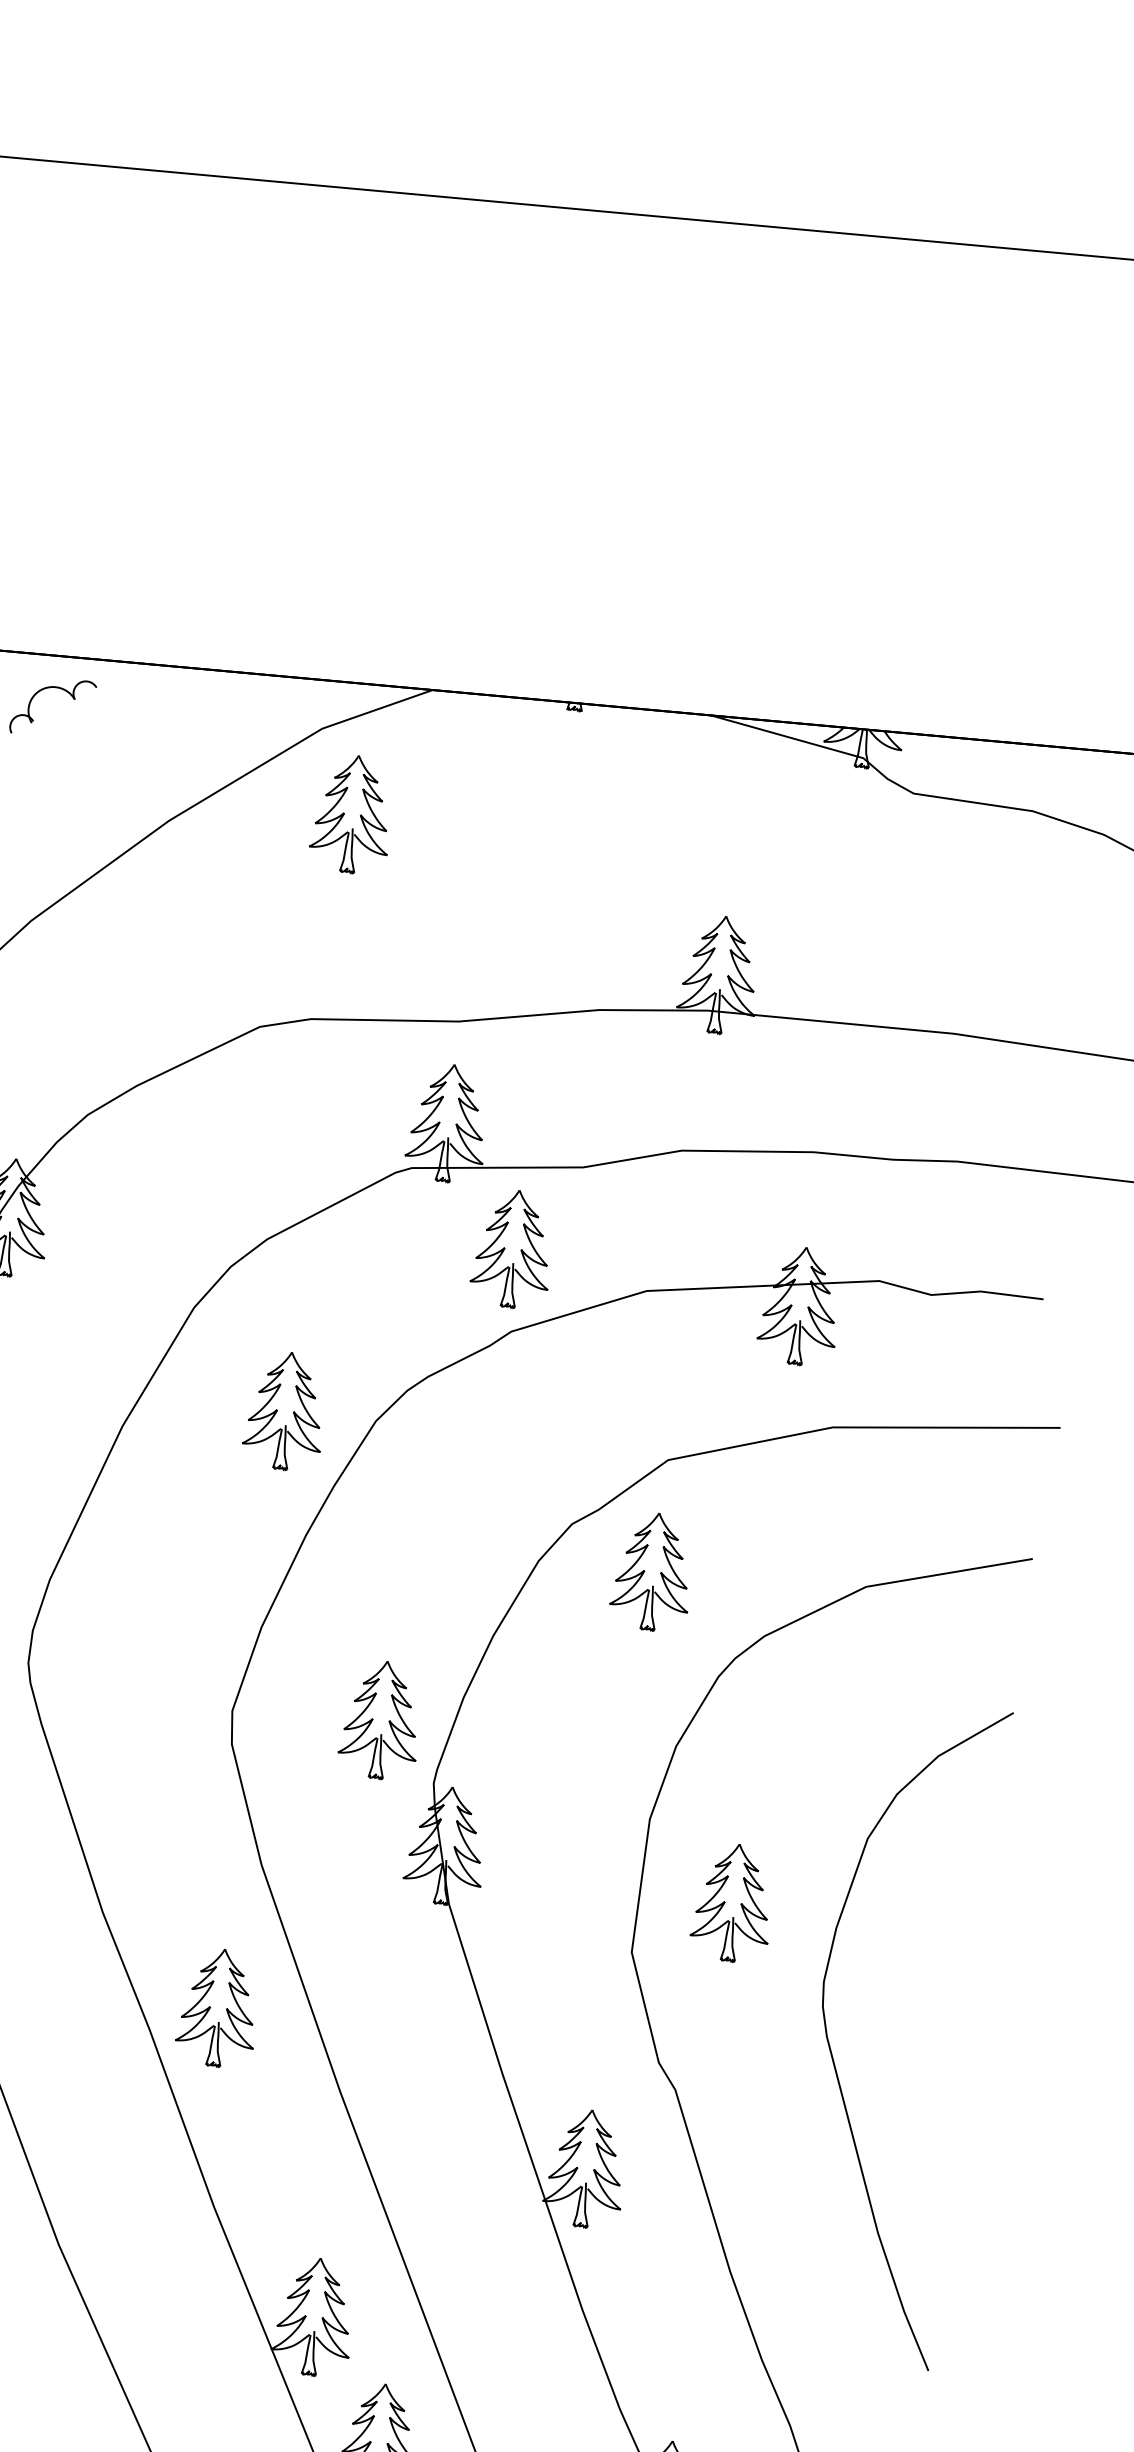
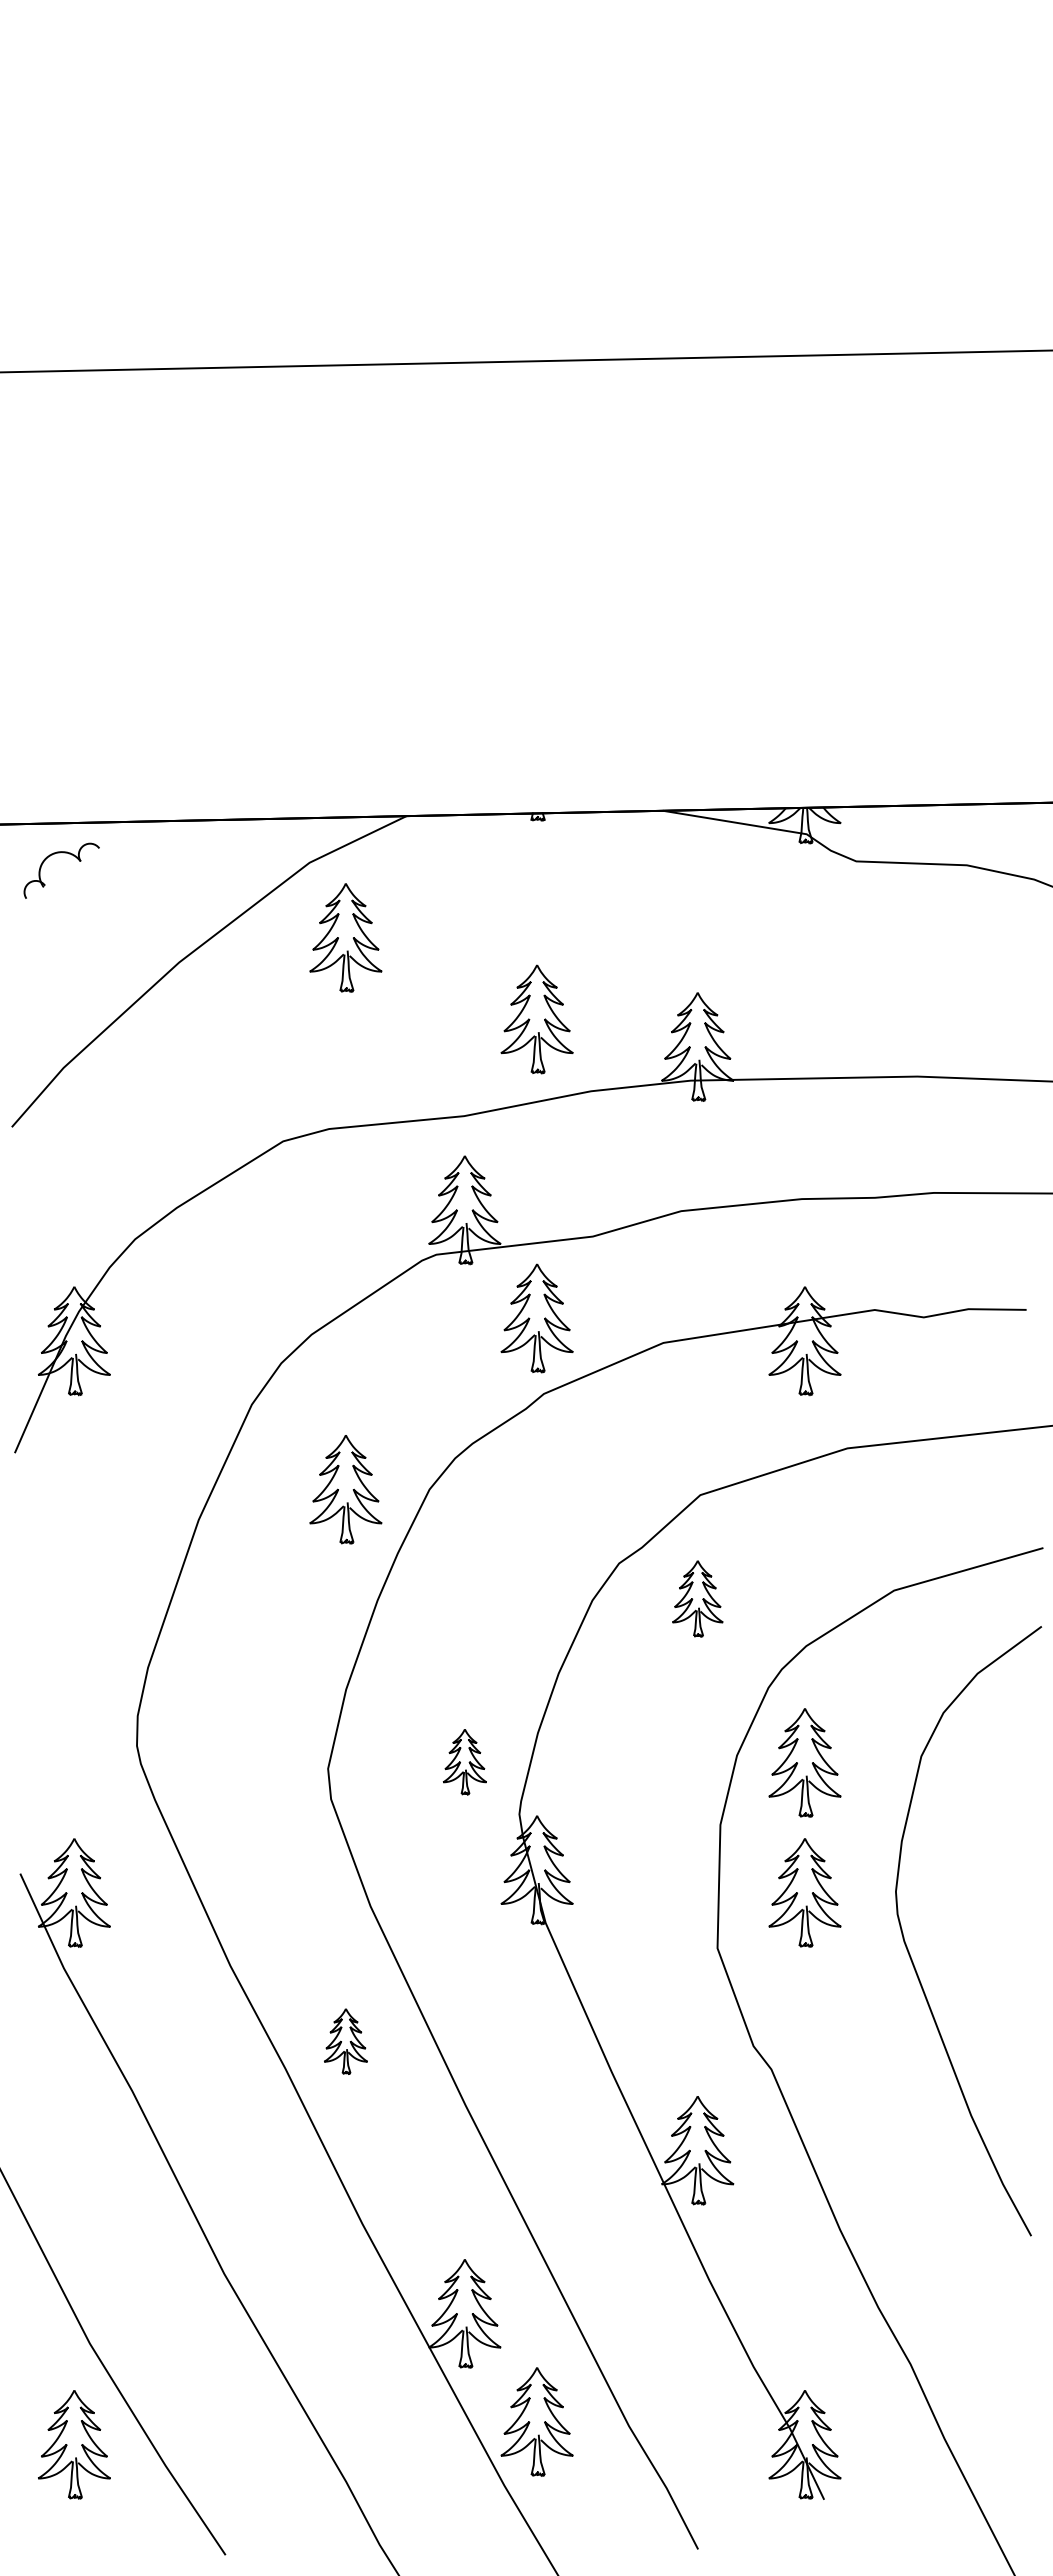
part: (548, 925) -> (536, 1019), added
part: (652, 1571) -> (697, 1598), size x0.7
part: (380, 1719) -> (464, 1761), size x0.6
part: (748, 1761) -> (804, 1762), added
part: (218, 2008) -> (345, 2041), size x0.6
curve: (832, 2053) -> (911, 1956), moved

